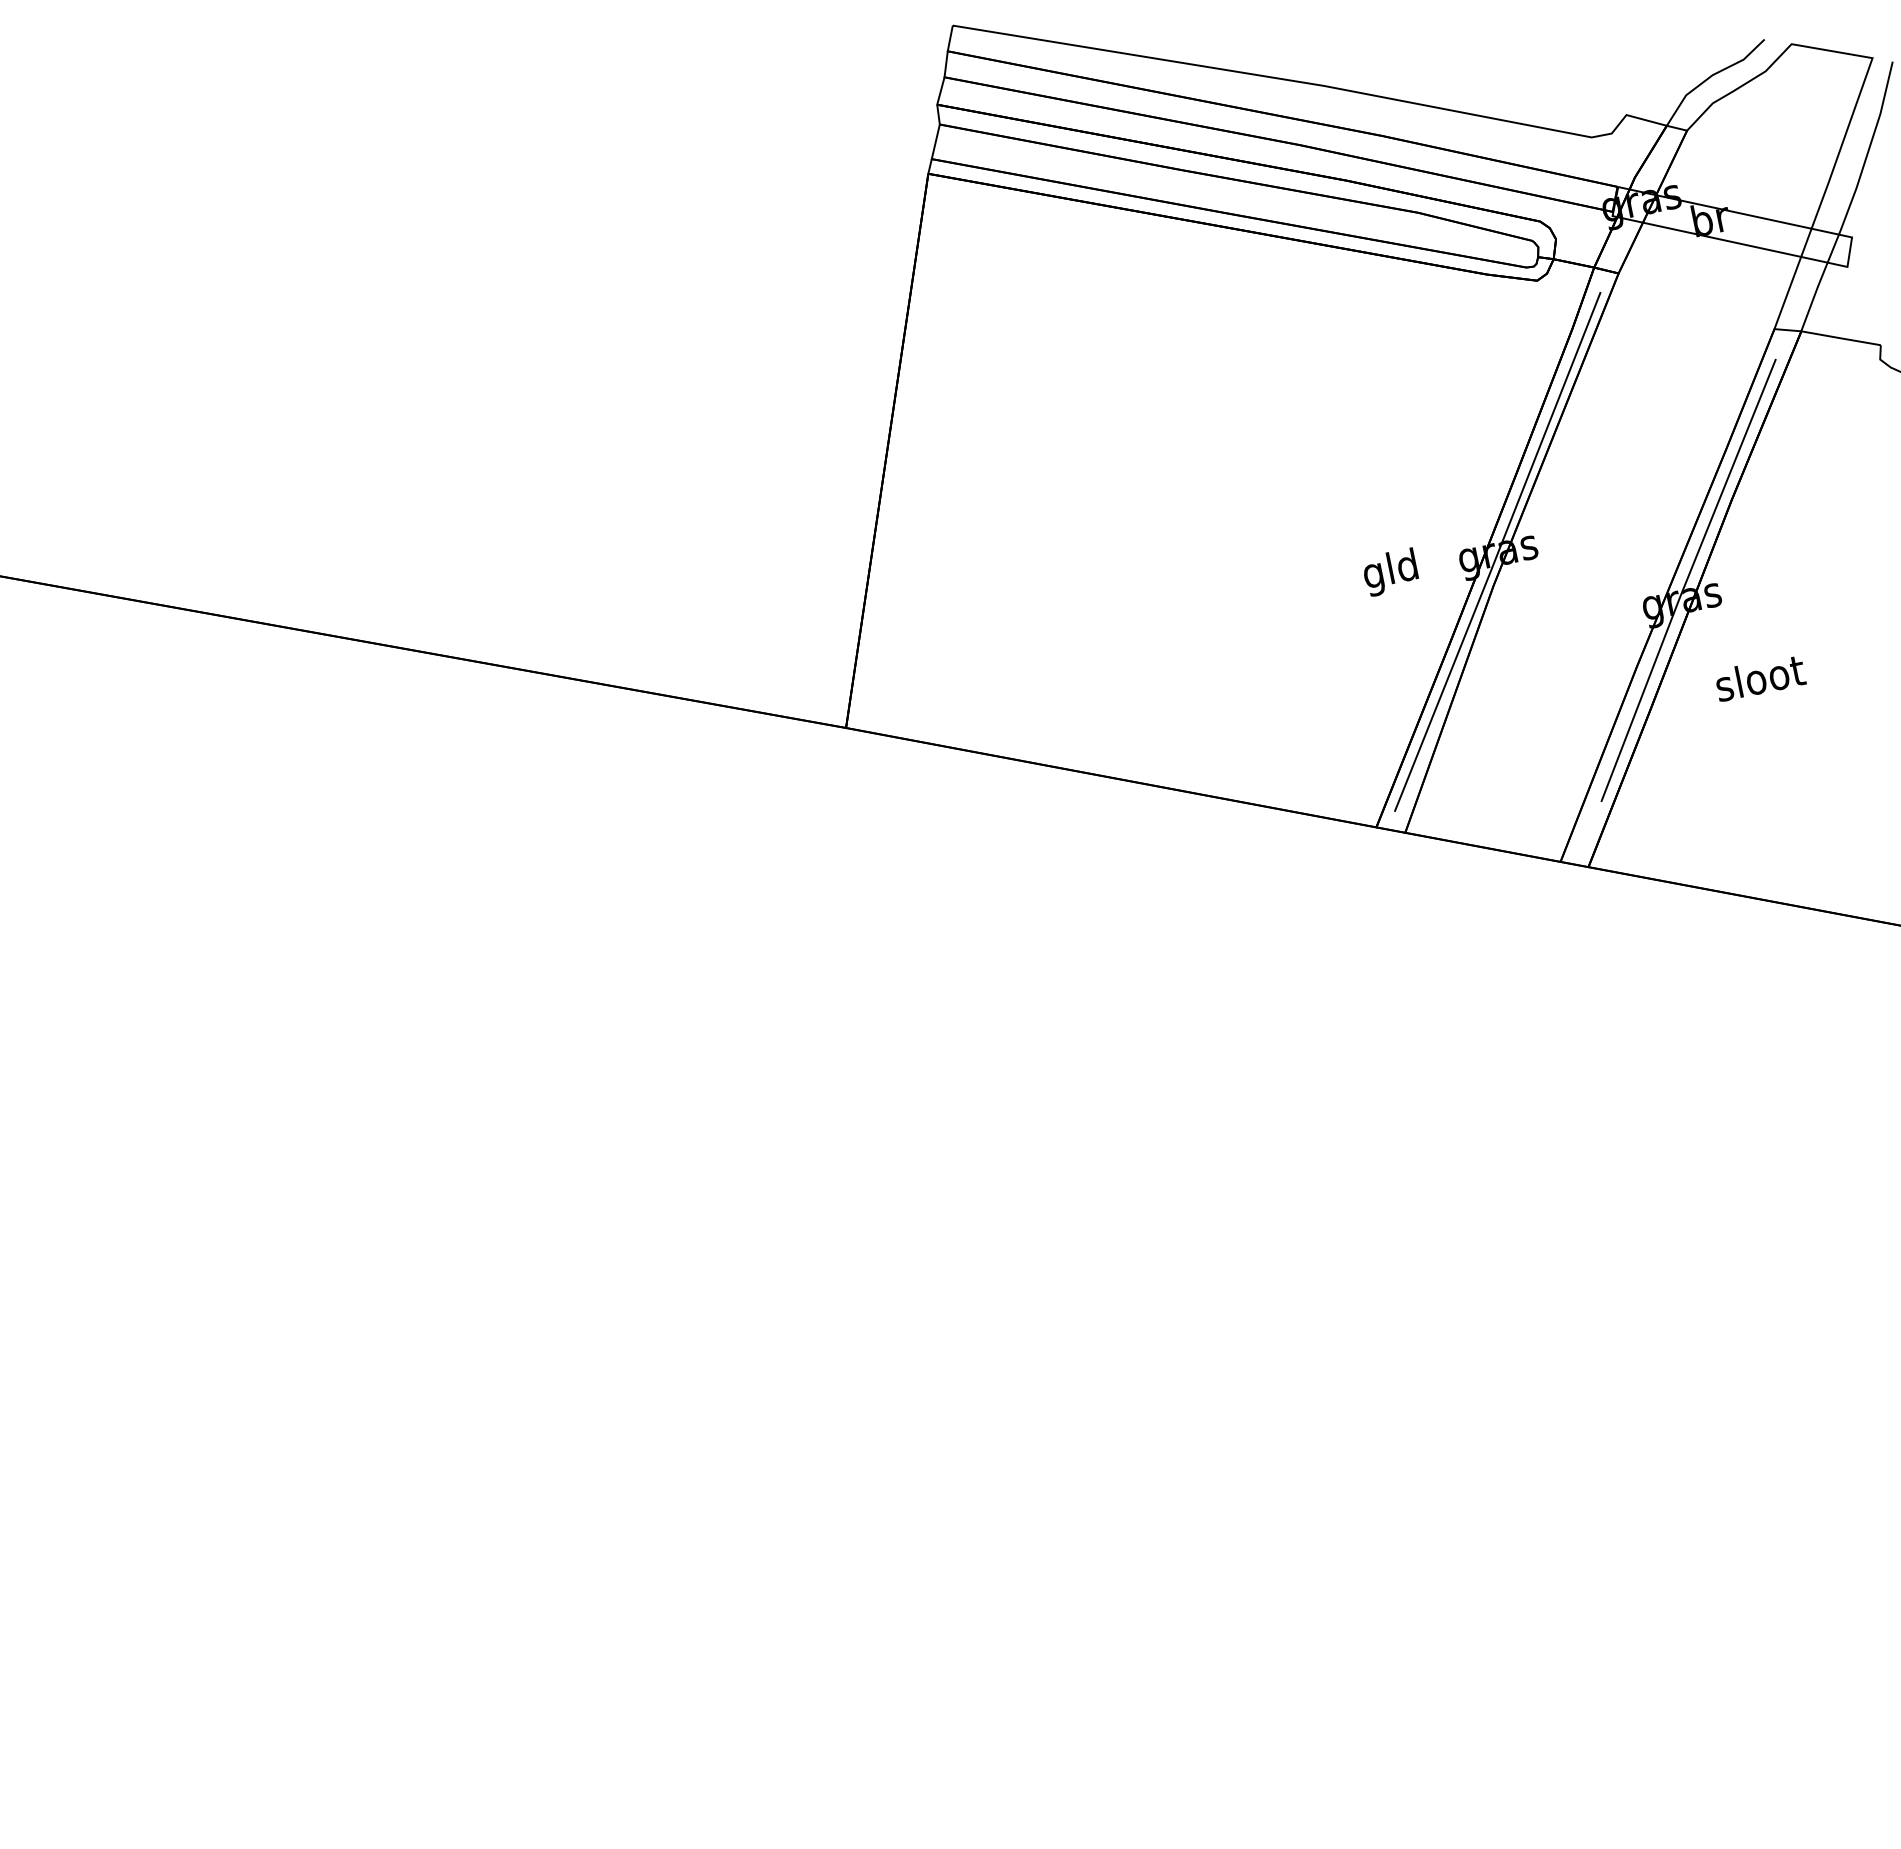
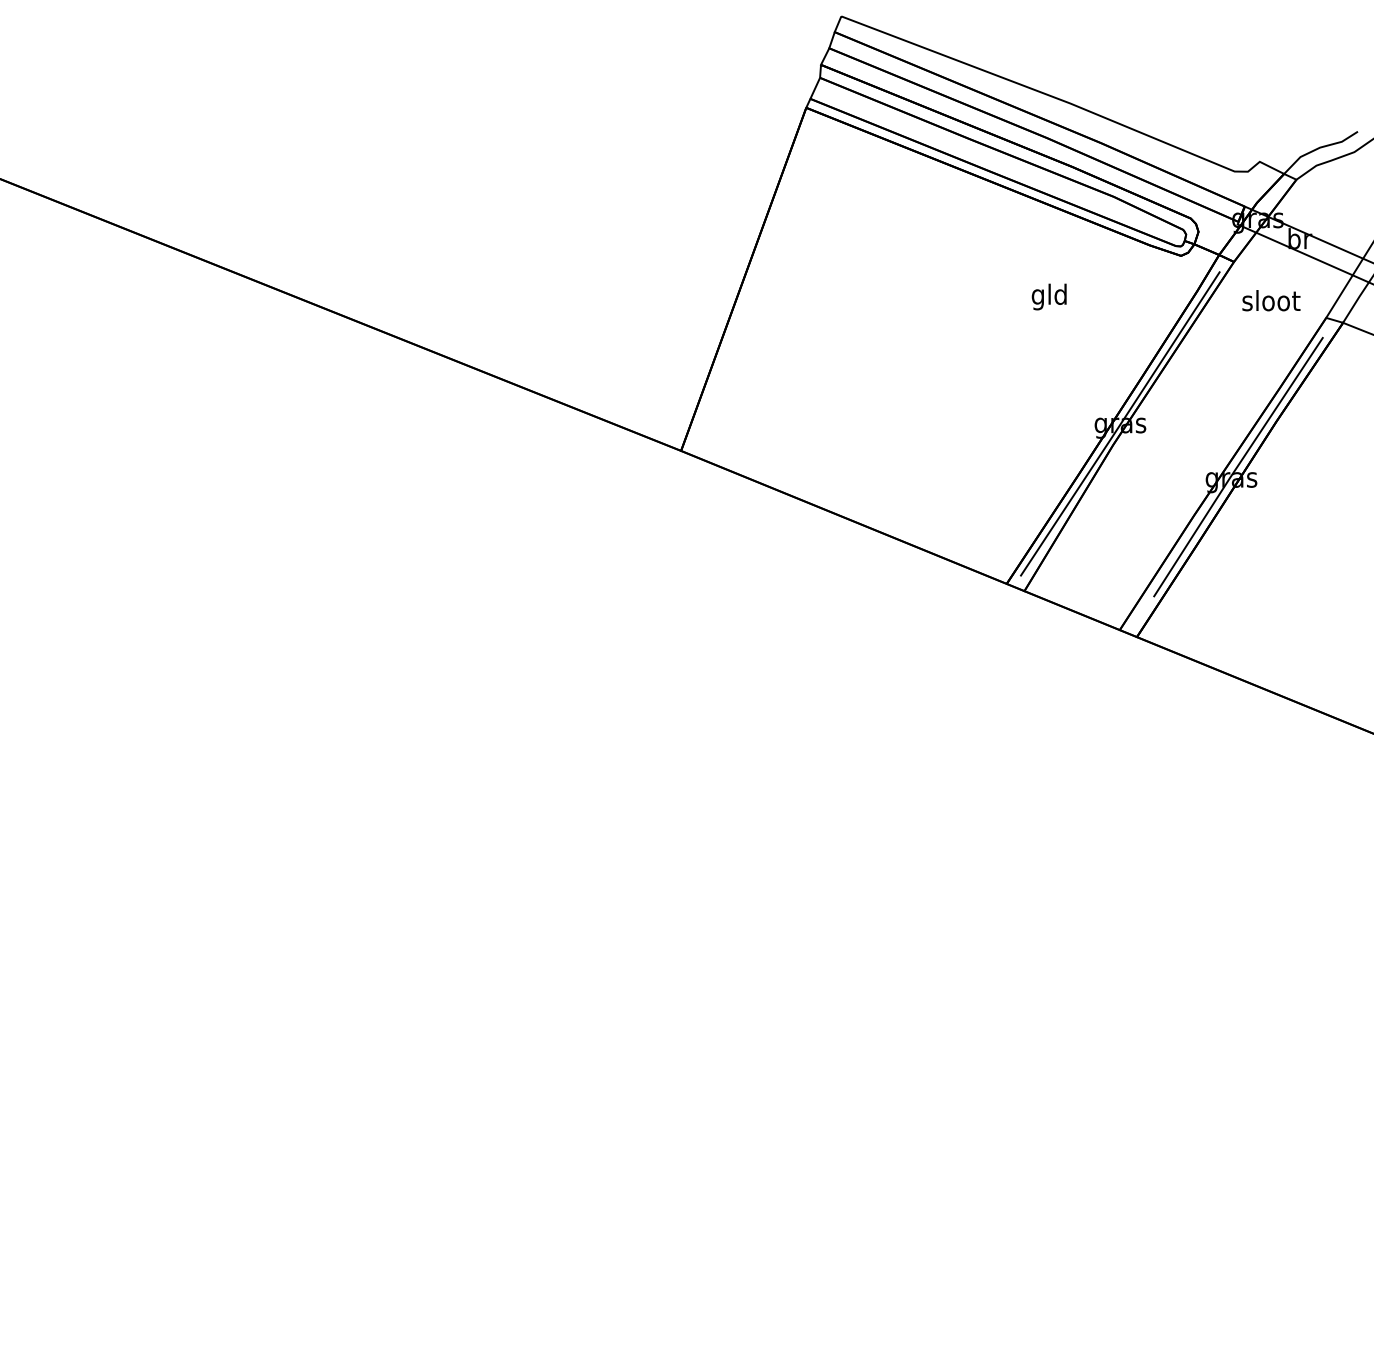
text: (1389, 571) -> (1048, 296), moved
text: (1760, 677) -> (1271, 300), moved

